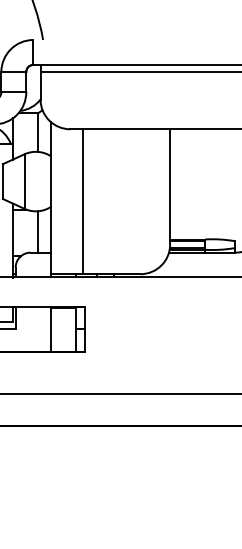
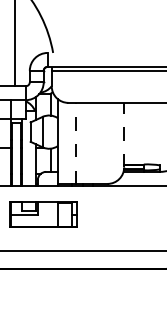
line: (170, 185) -> (124, 134), solid -> dashed
line: (83, 201) -> (75, 143), solid -> dashed

